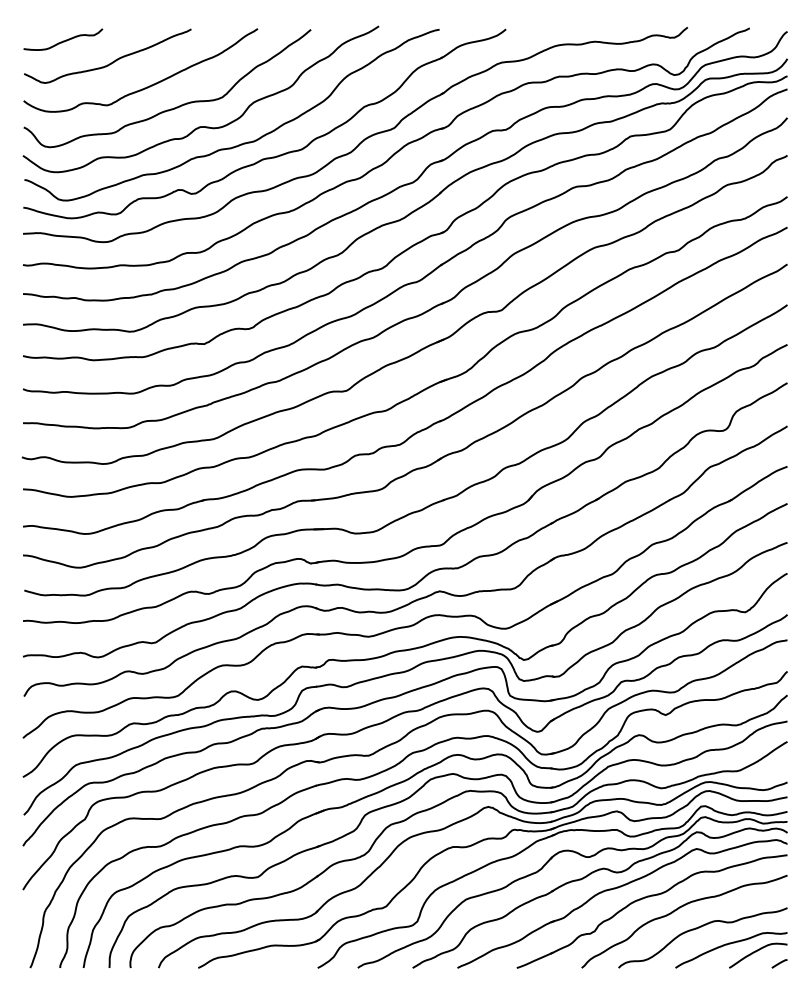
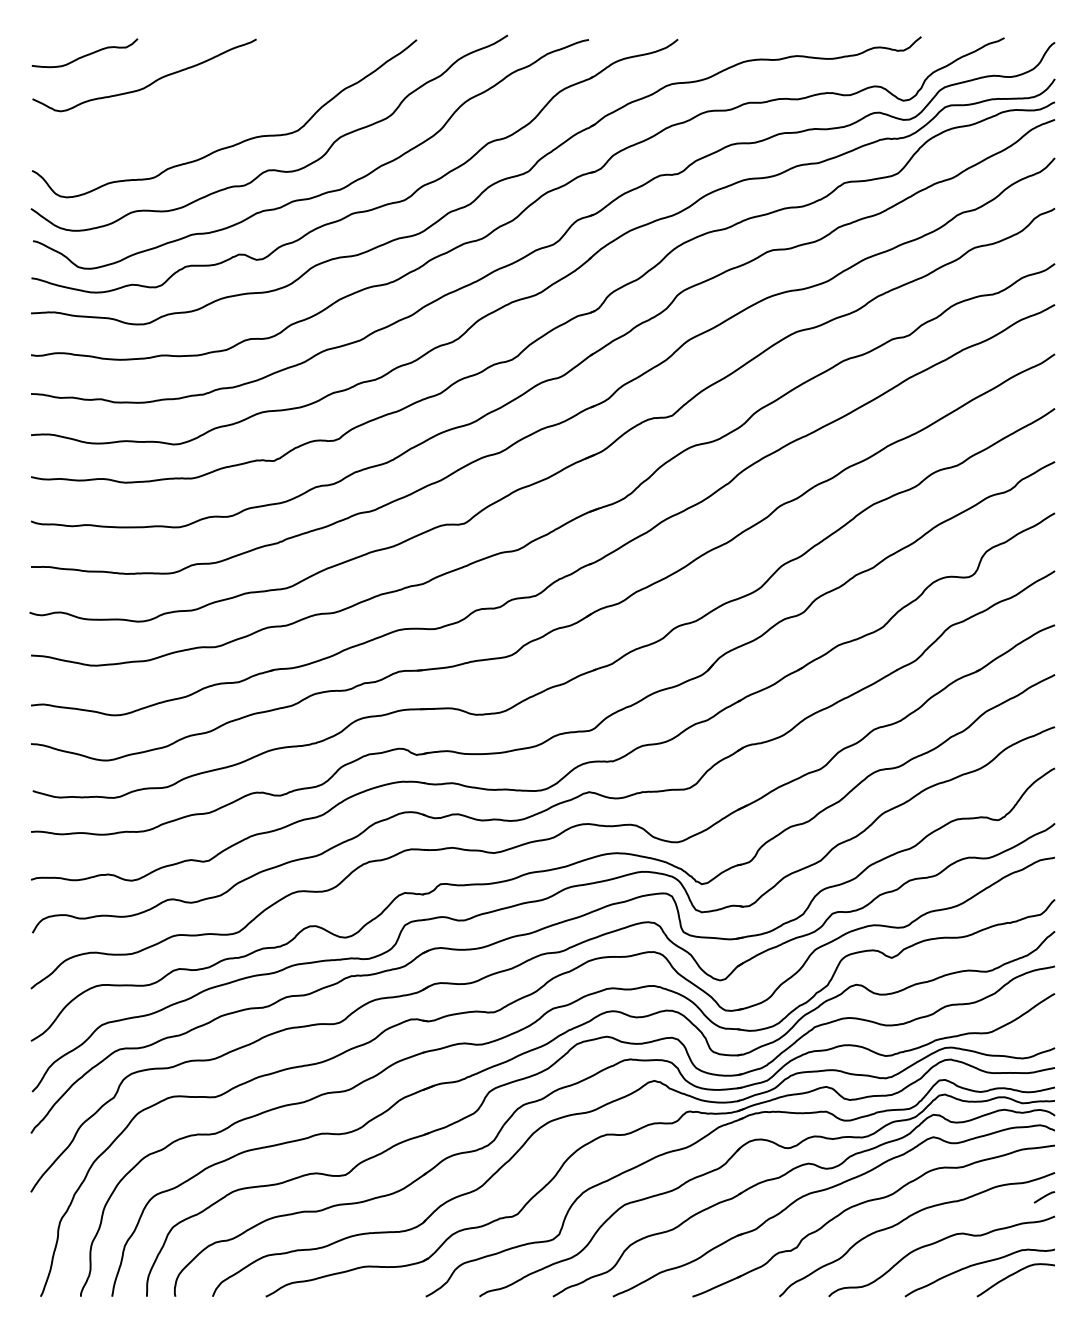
curve: (147, 86) -> (197, 115), removed
line: (779, 963) -> (1044, 1196), moved

